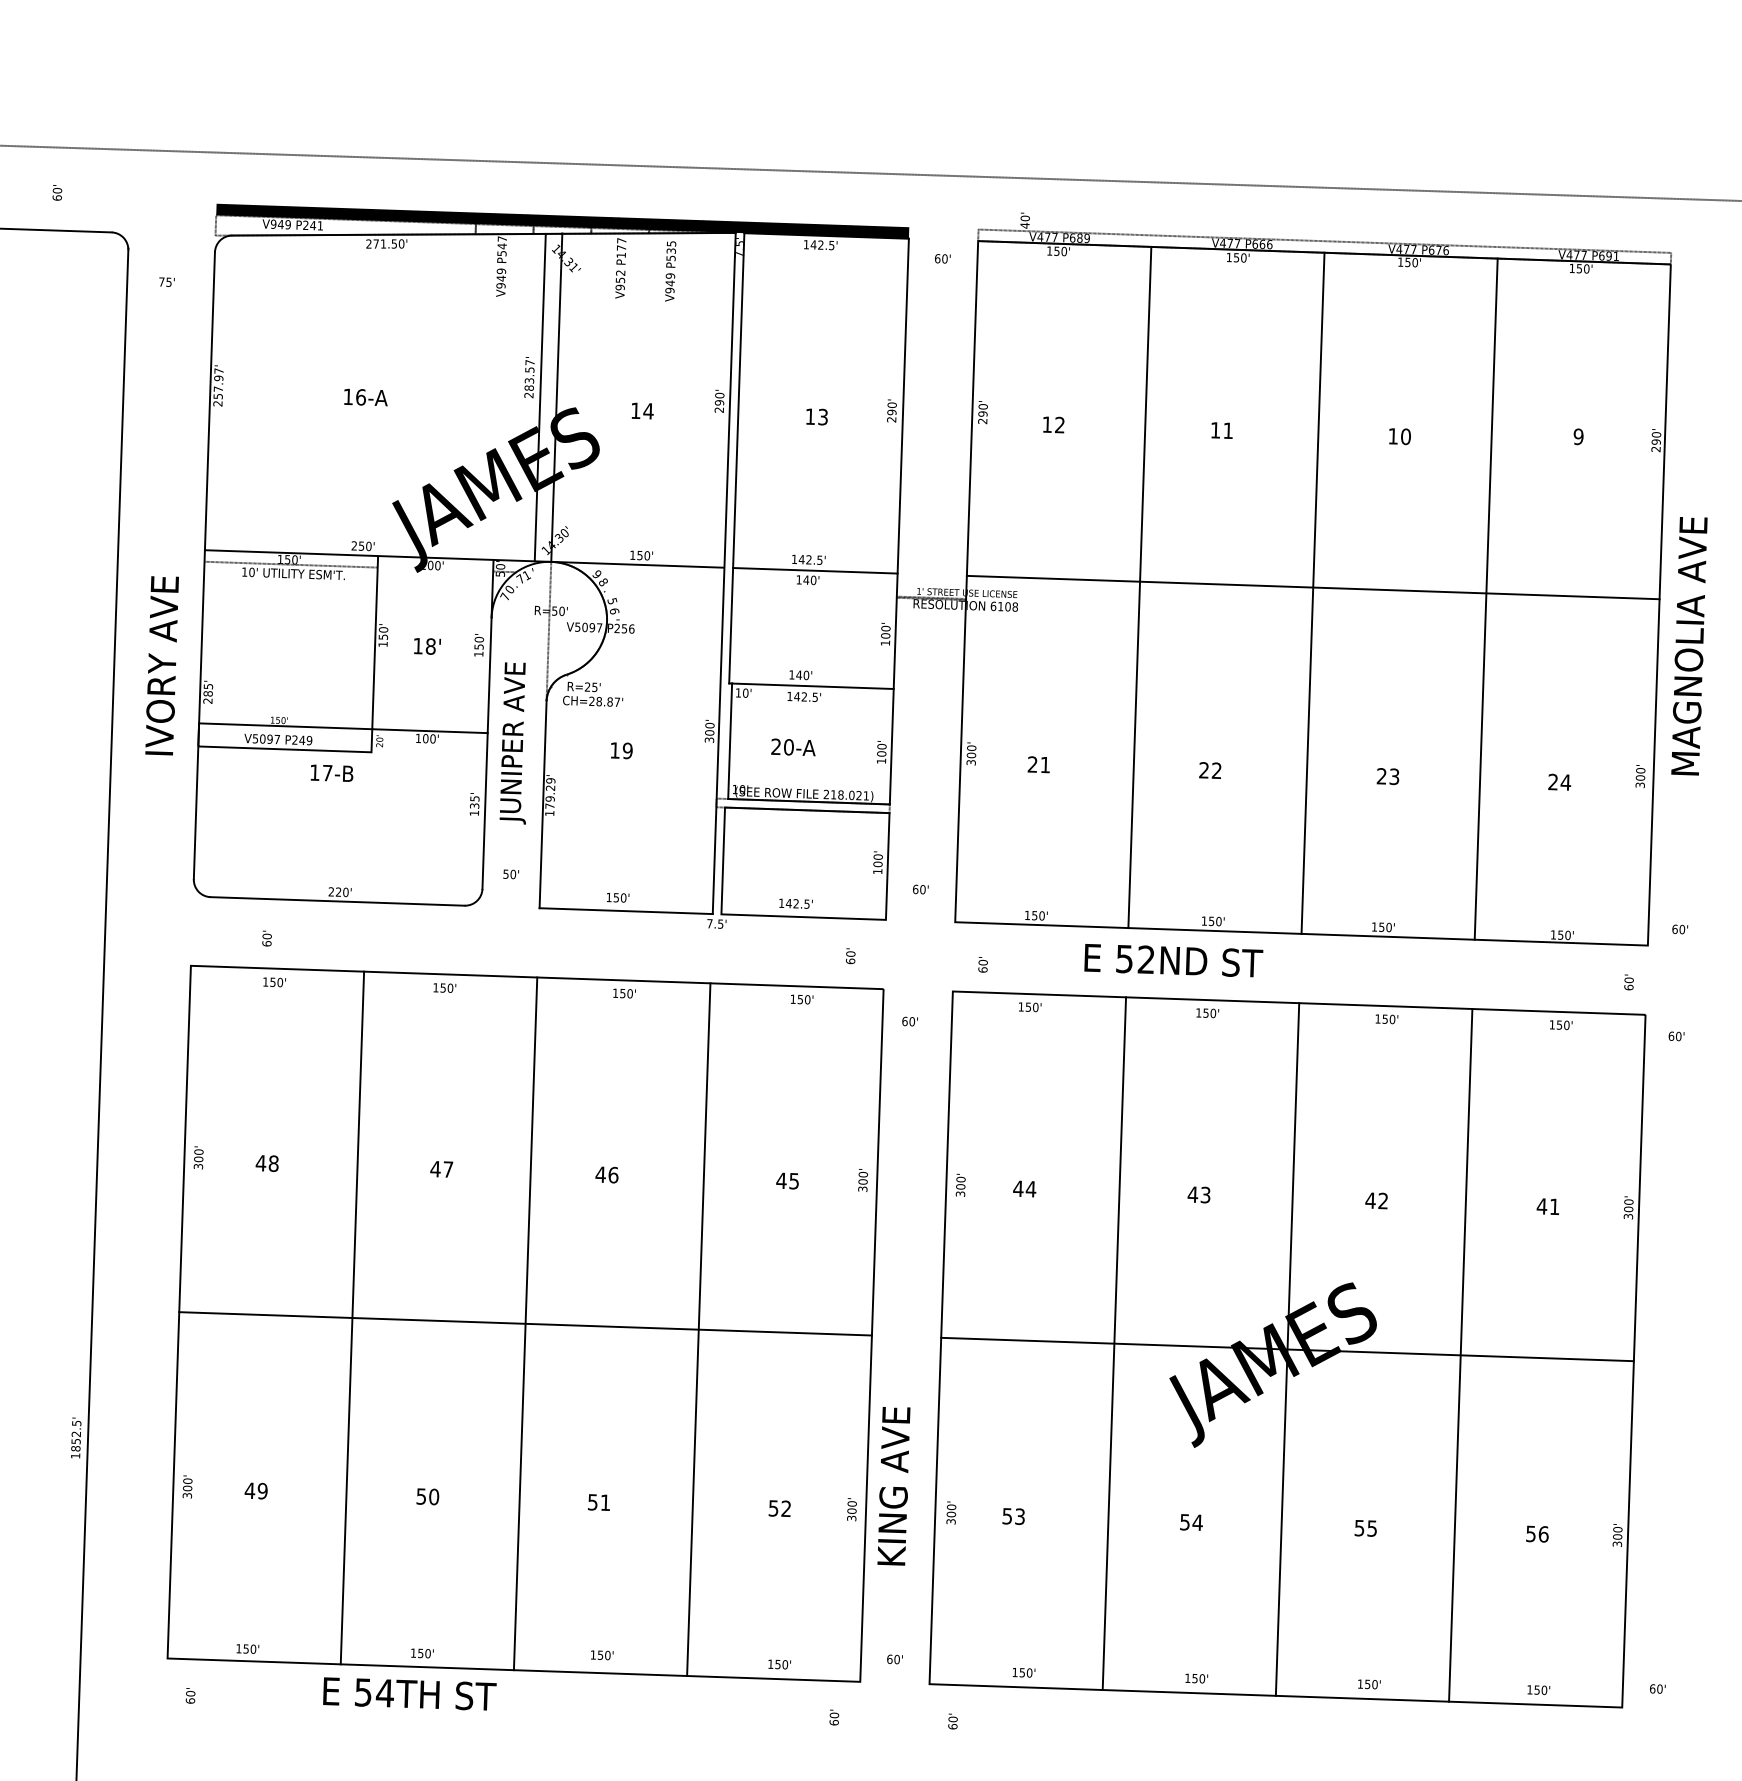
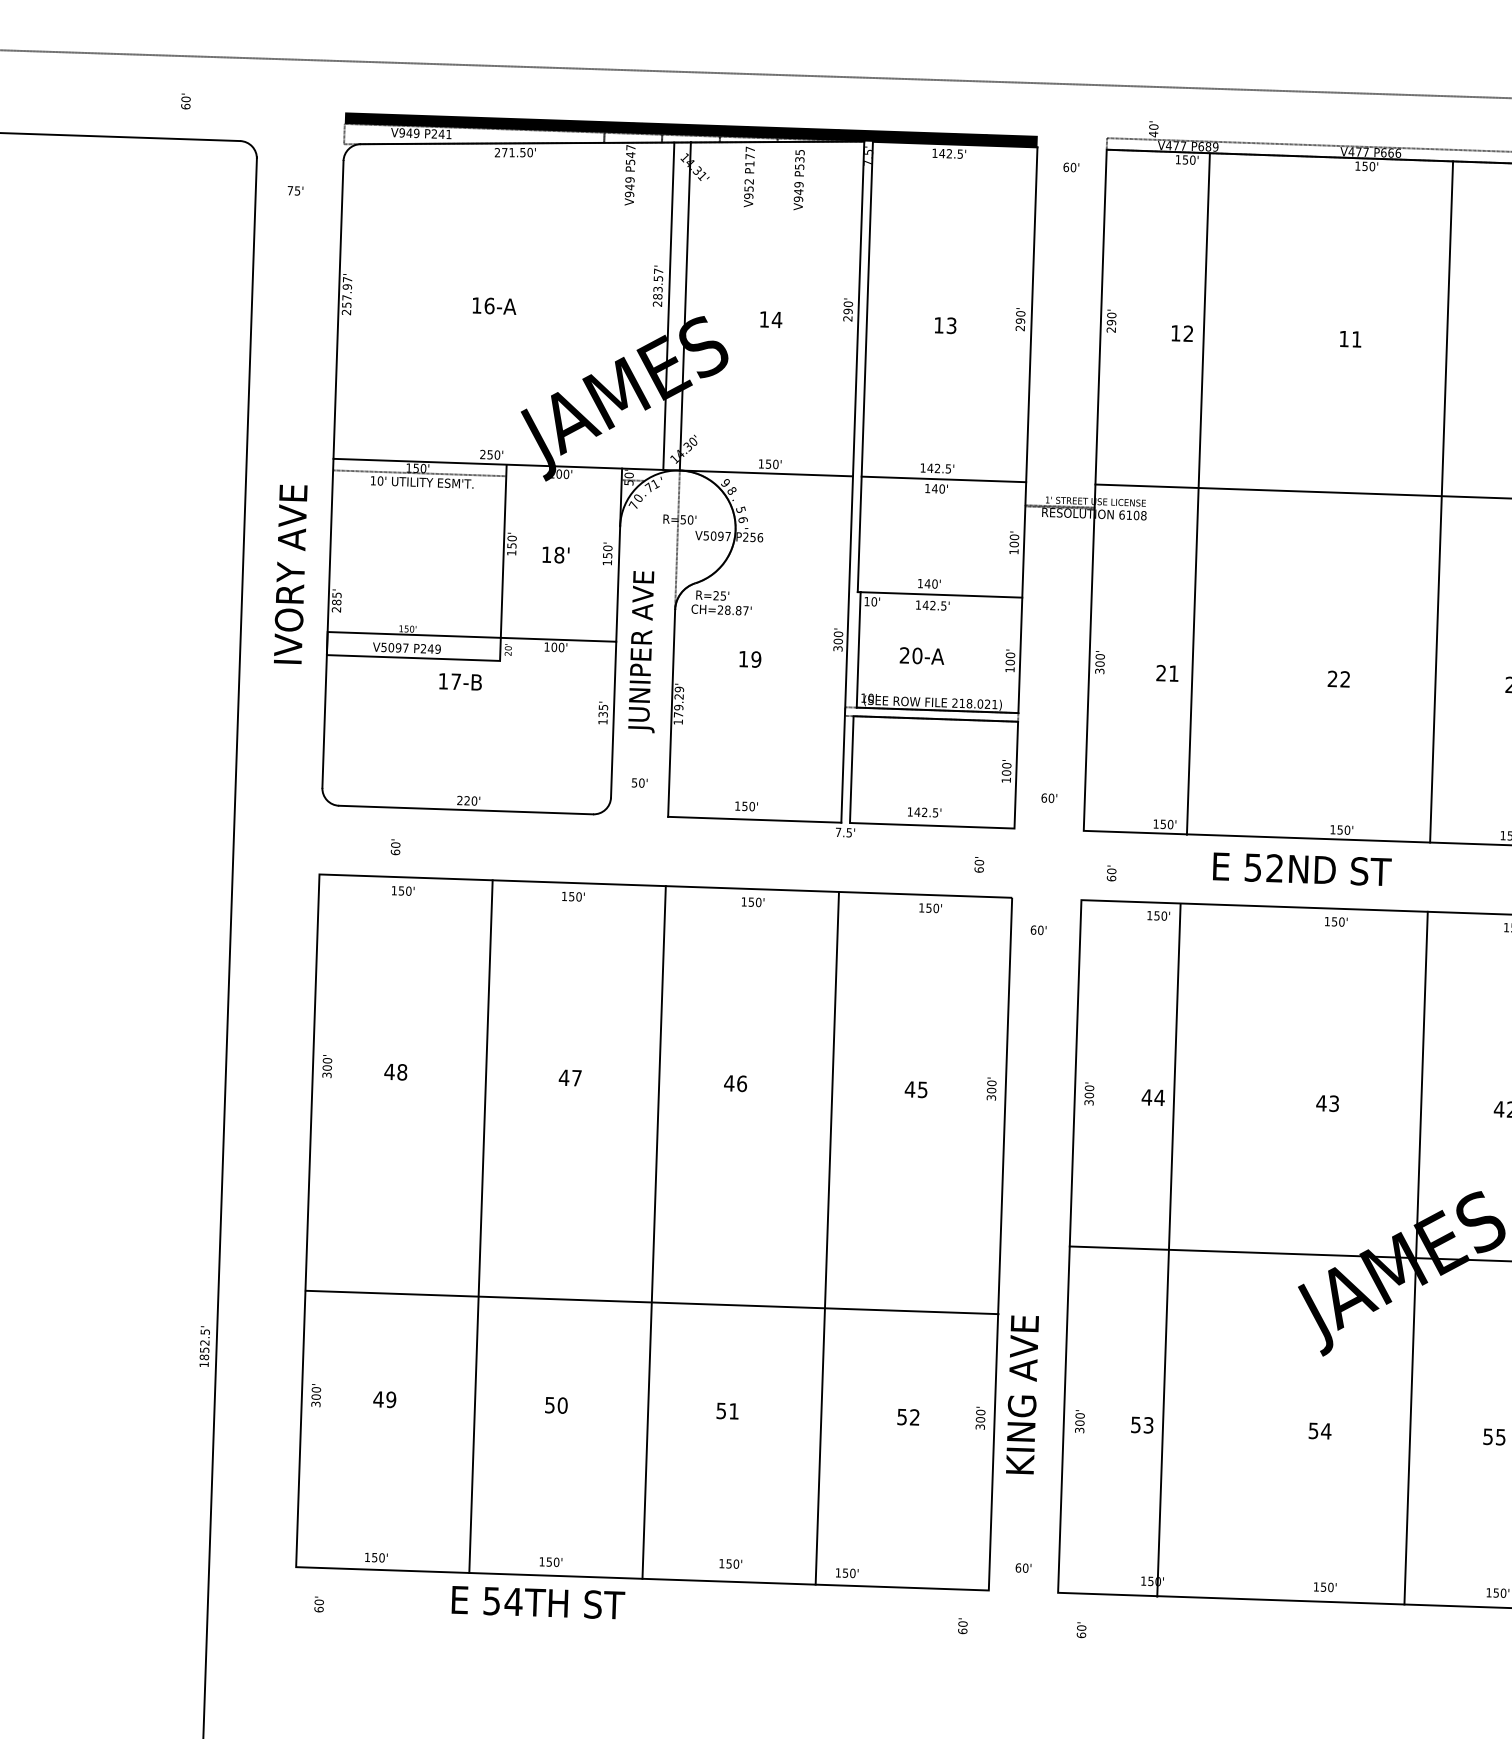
line: (1139, 587) -> (1198, 494), moved
line: (525, 1323) -> (652, 1302), moved
line: (1114, 1343) -> (1169, 1250), moved
text: (779, 1664) -> (847, 1573), moved

